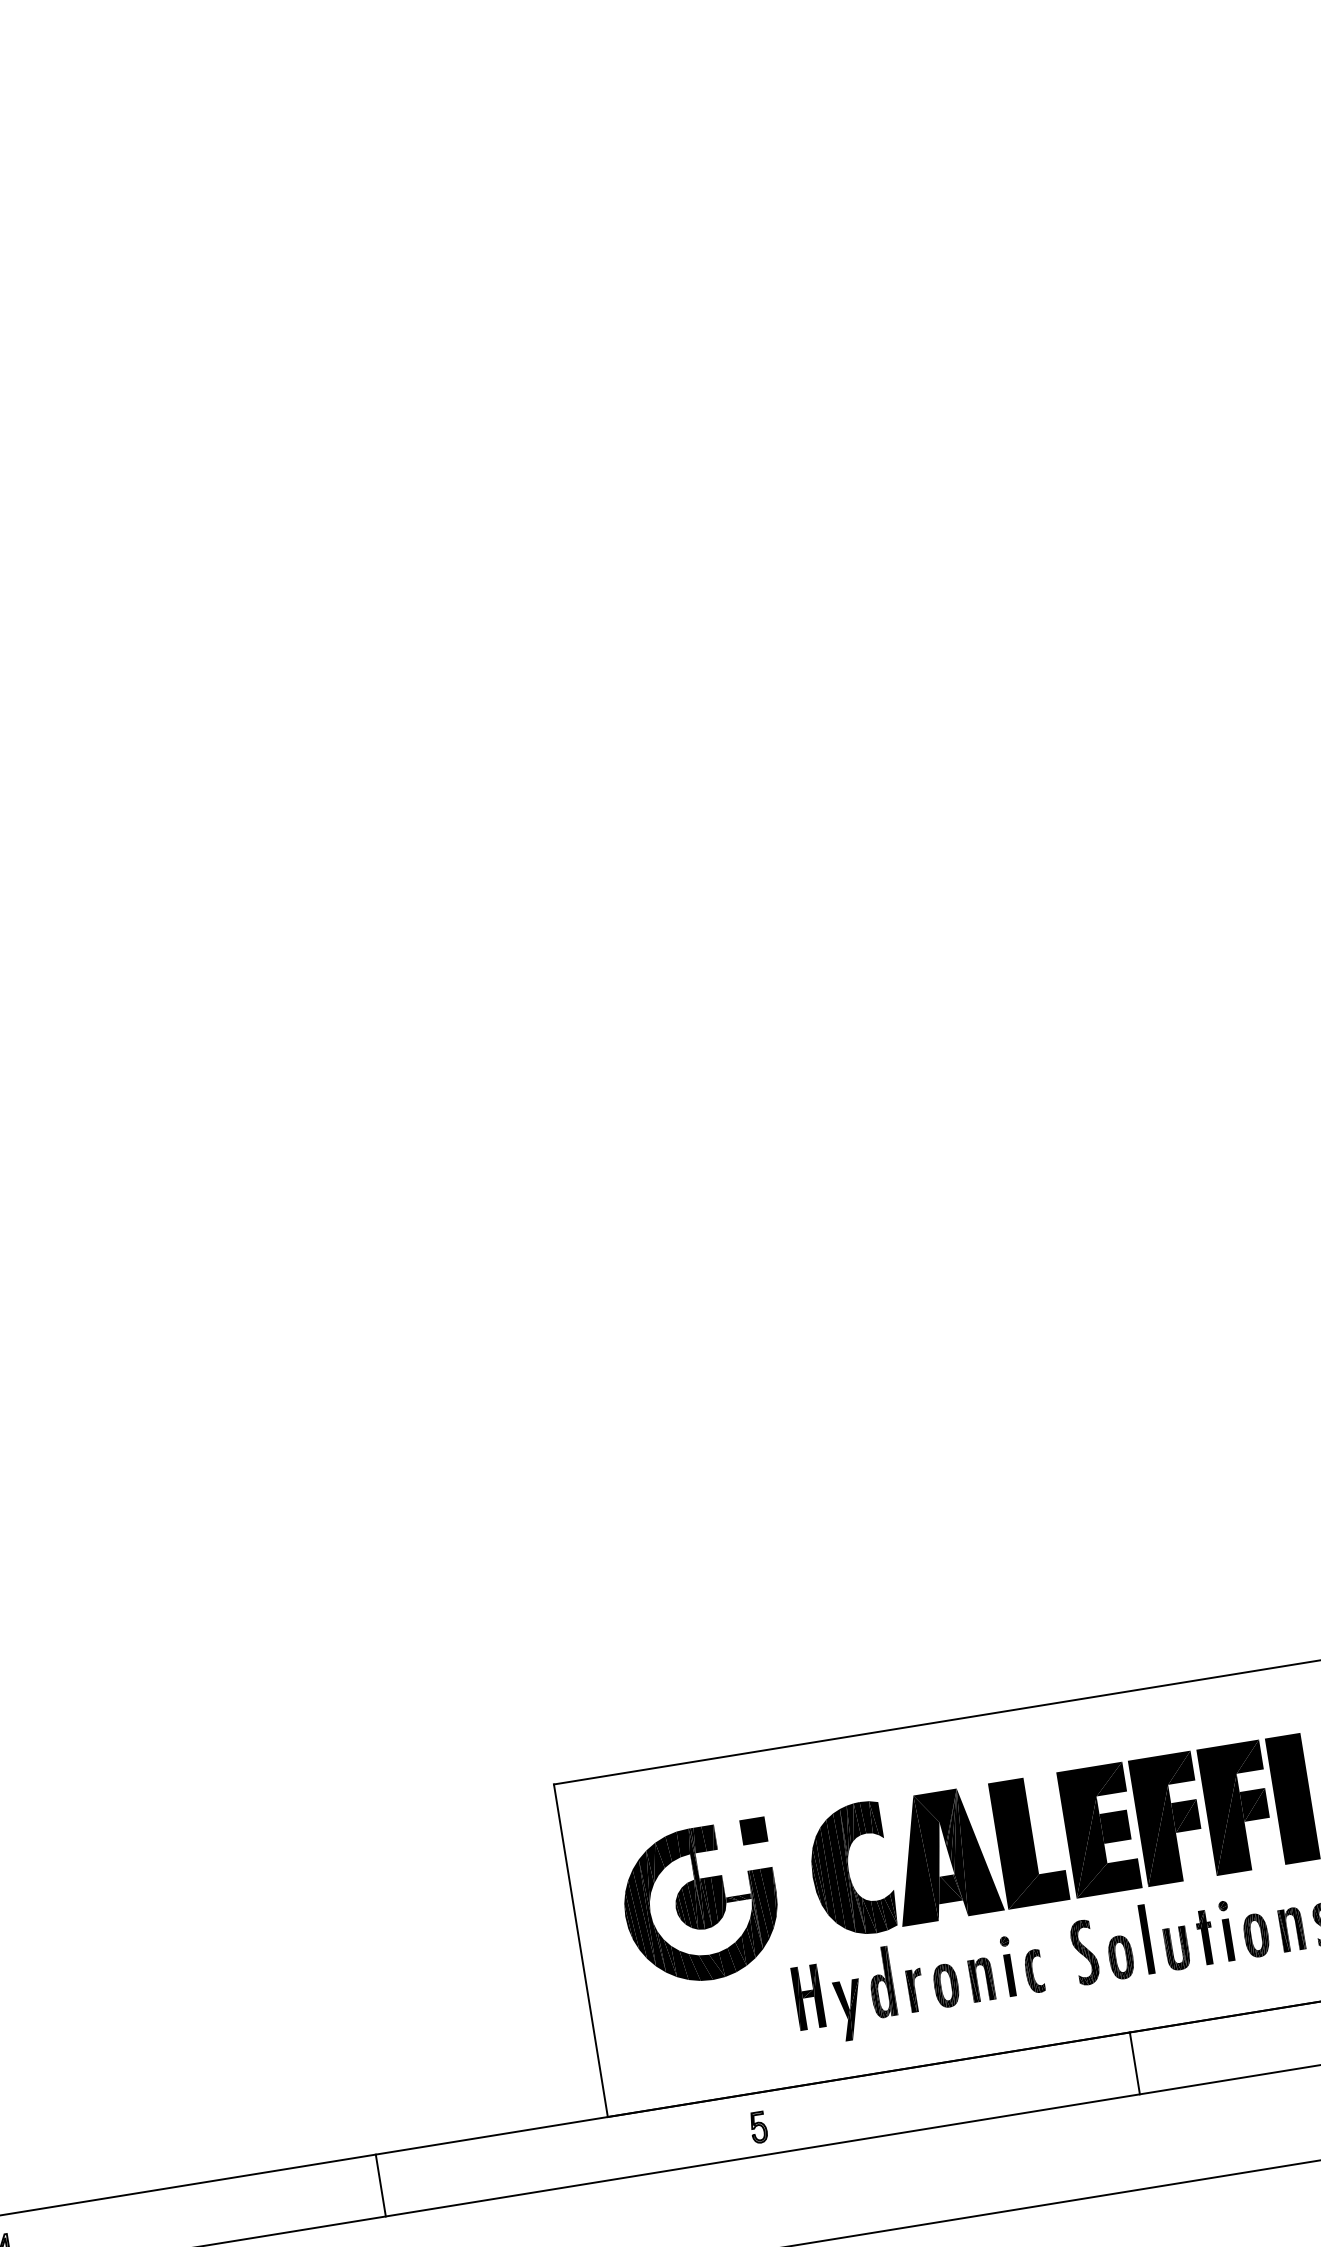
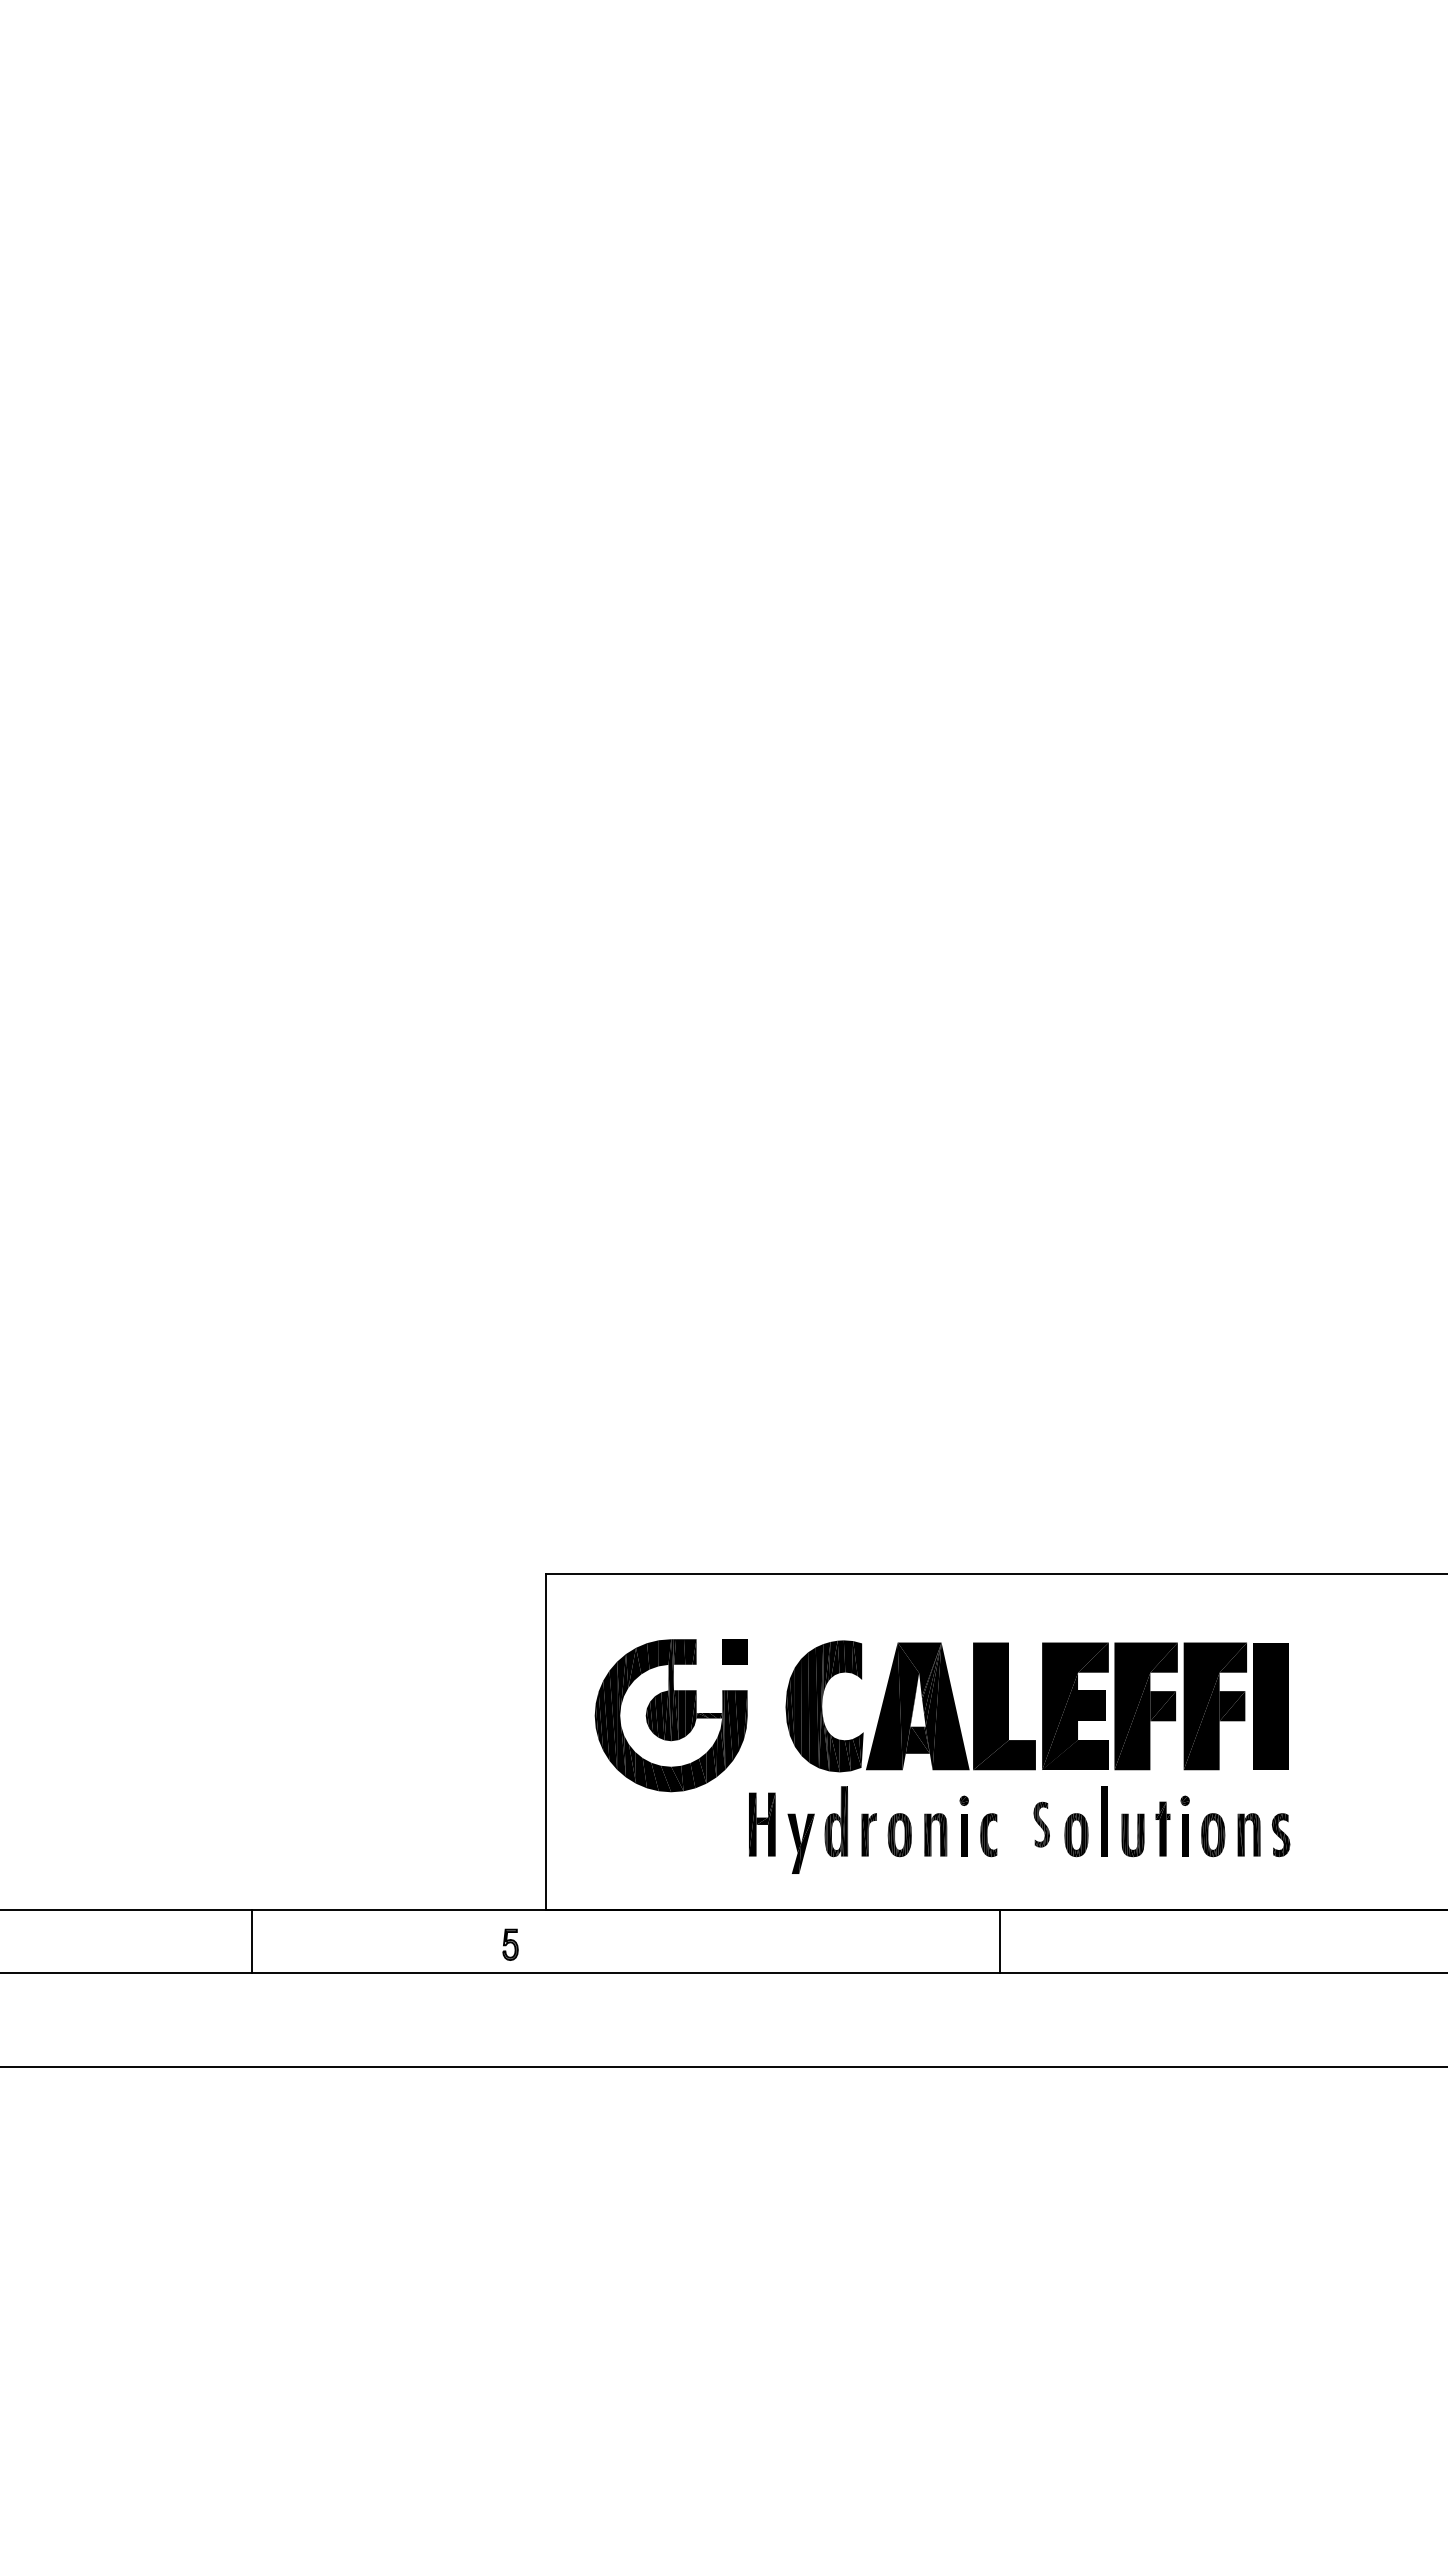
part: (1084, 1952) -> (1041, 1824), size x0.7
line: (1135, 2063) -> (1000, 1941), moved
part: (758, 2127) -> (510, 1944), moved
line: (381, 2185) -> (252, 1941), moved

